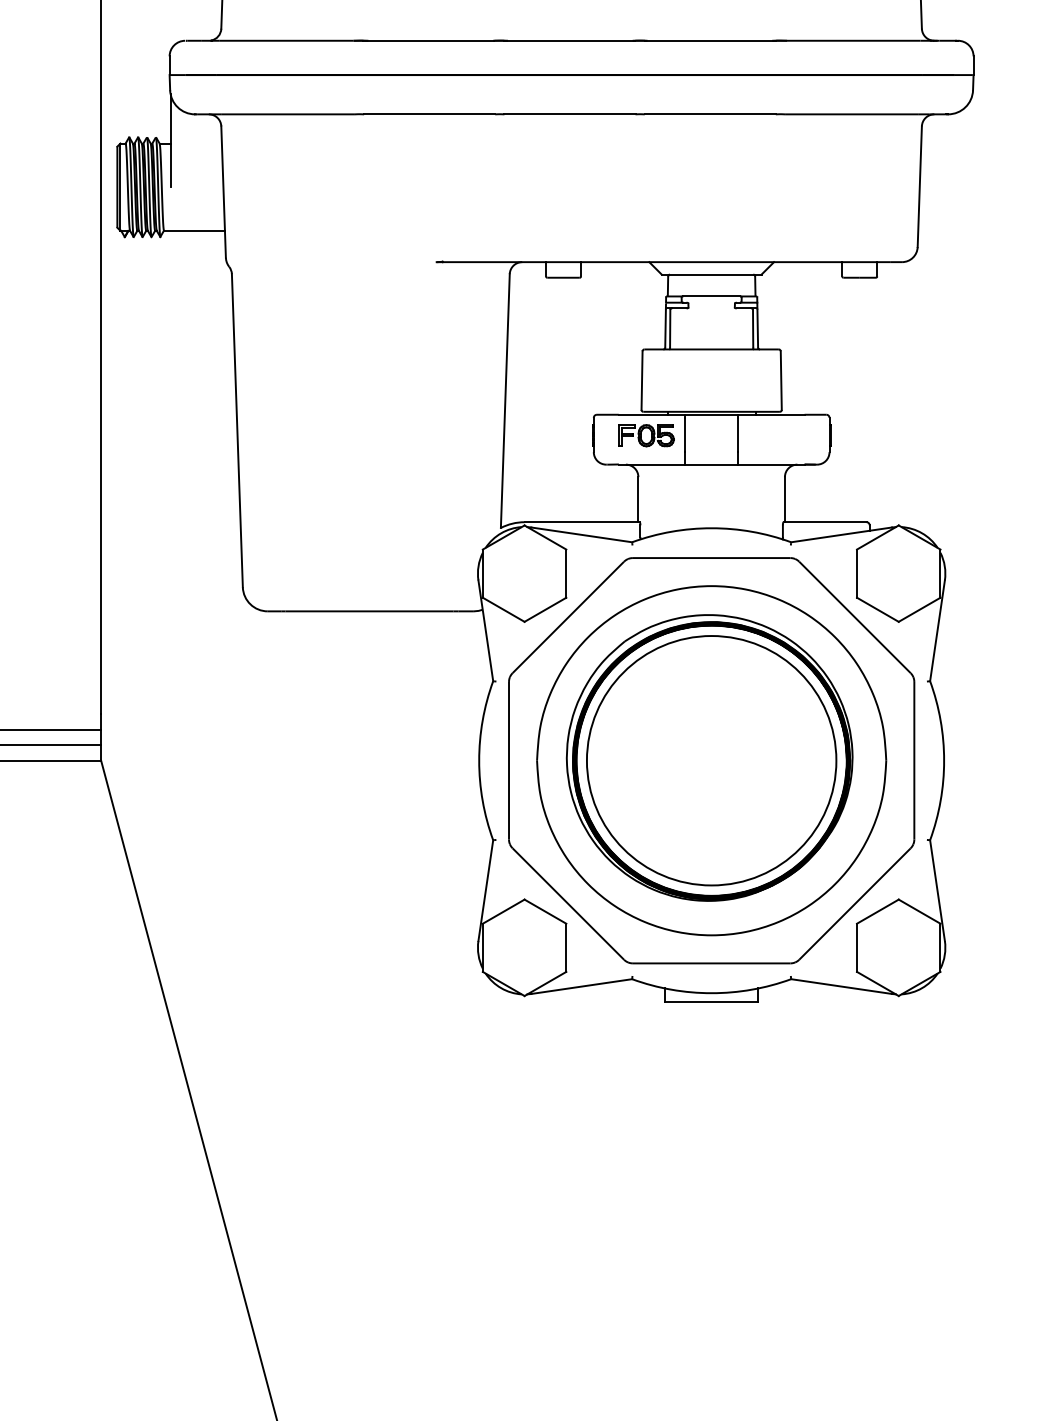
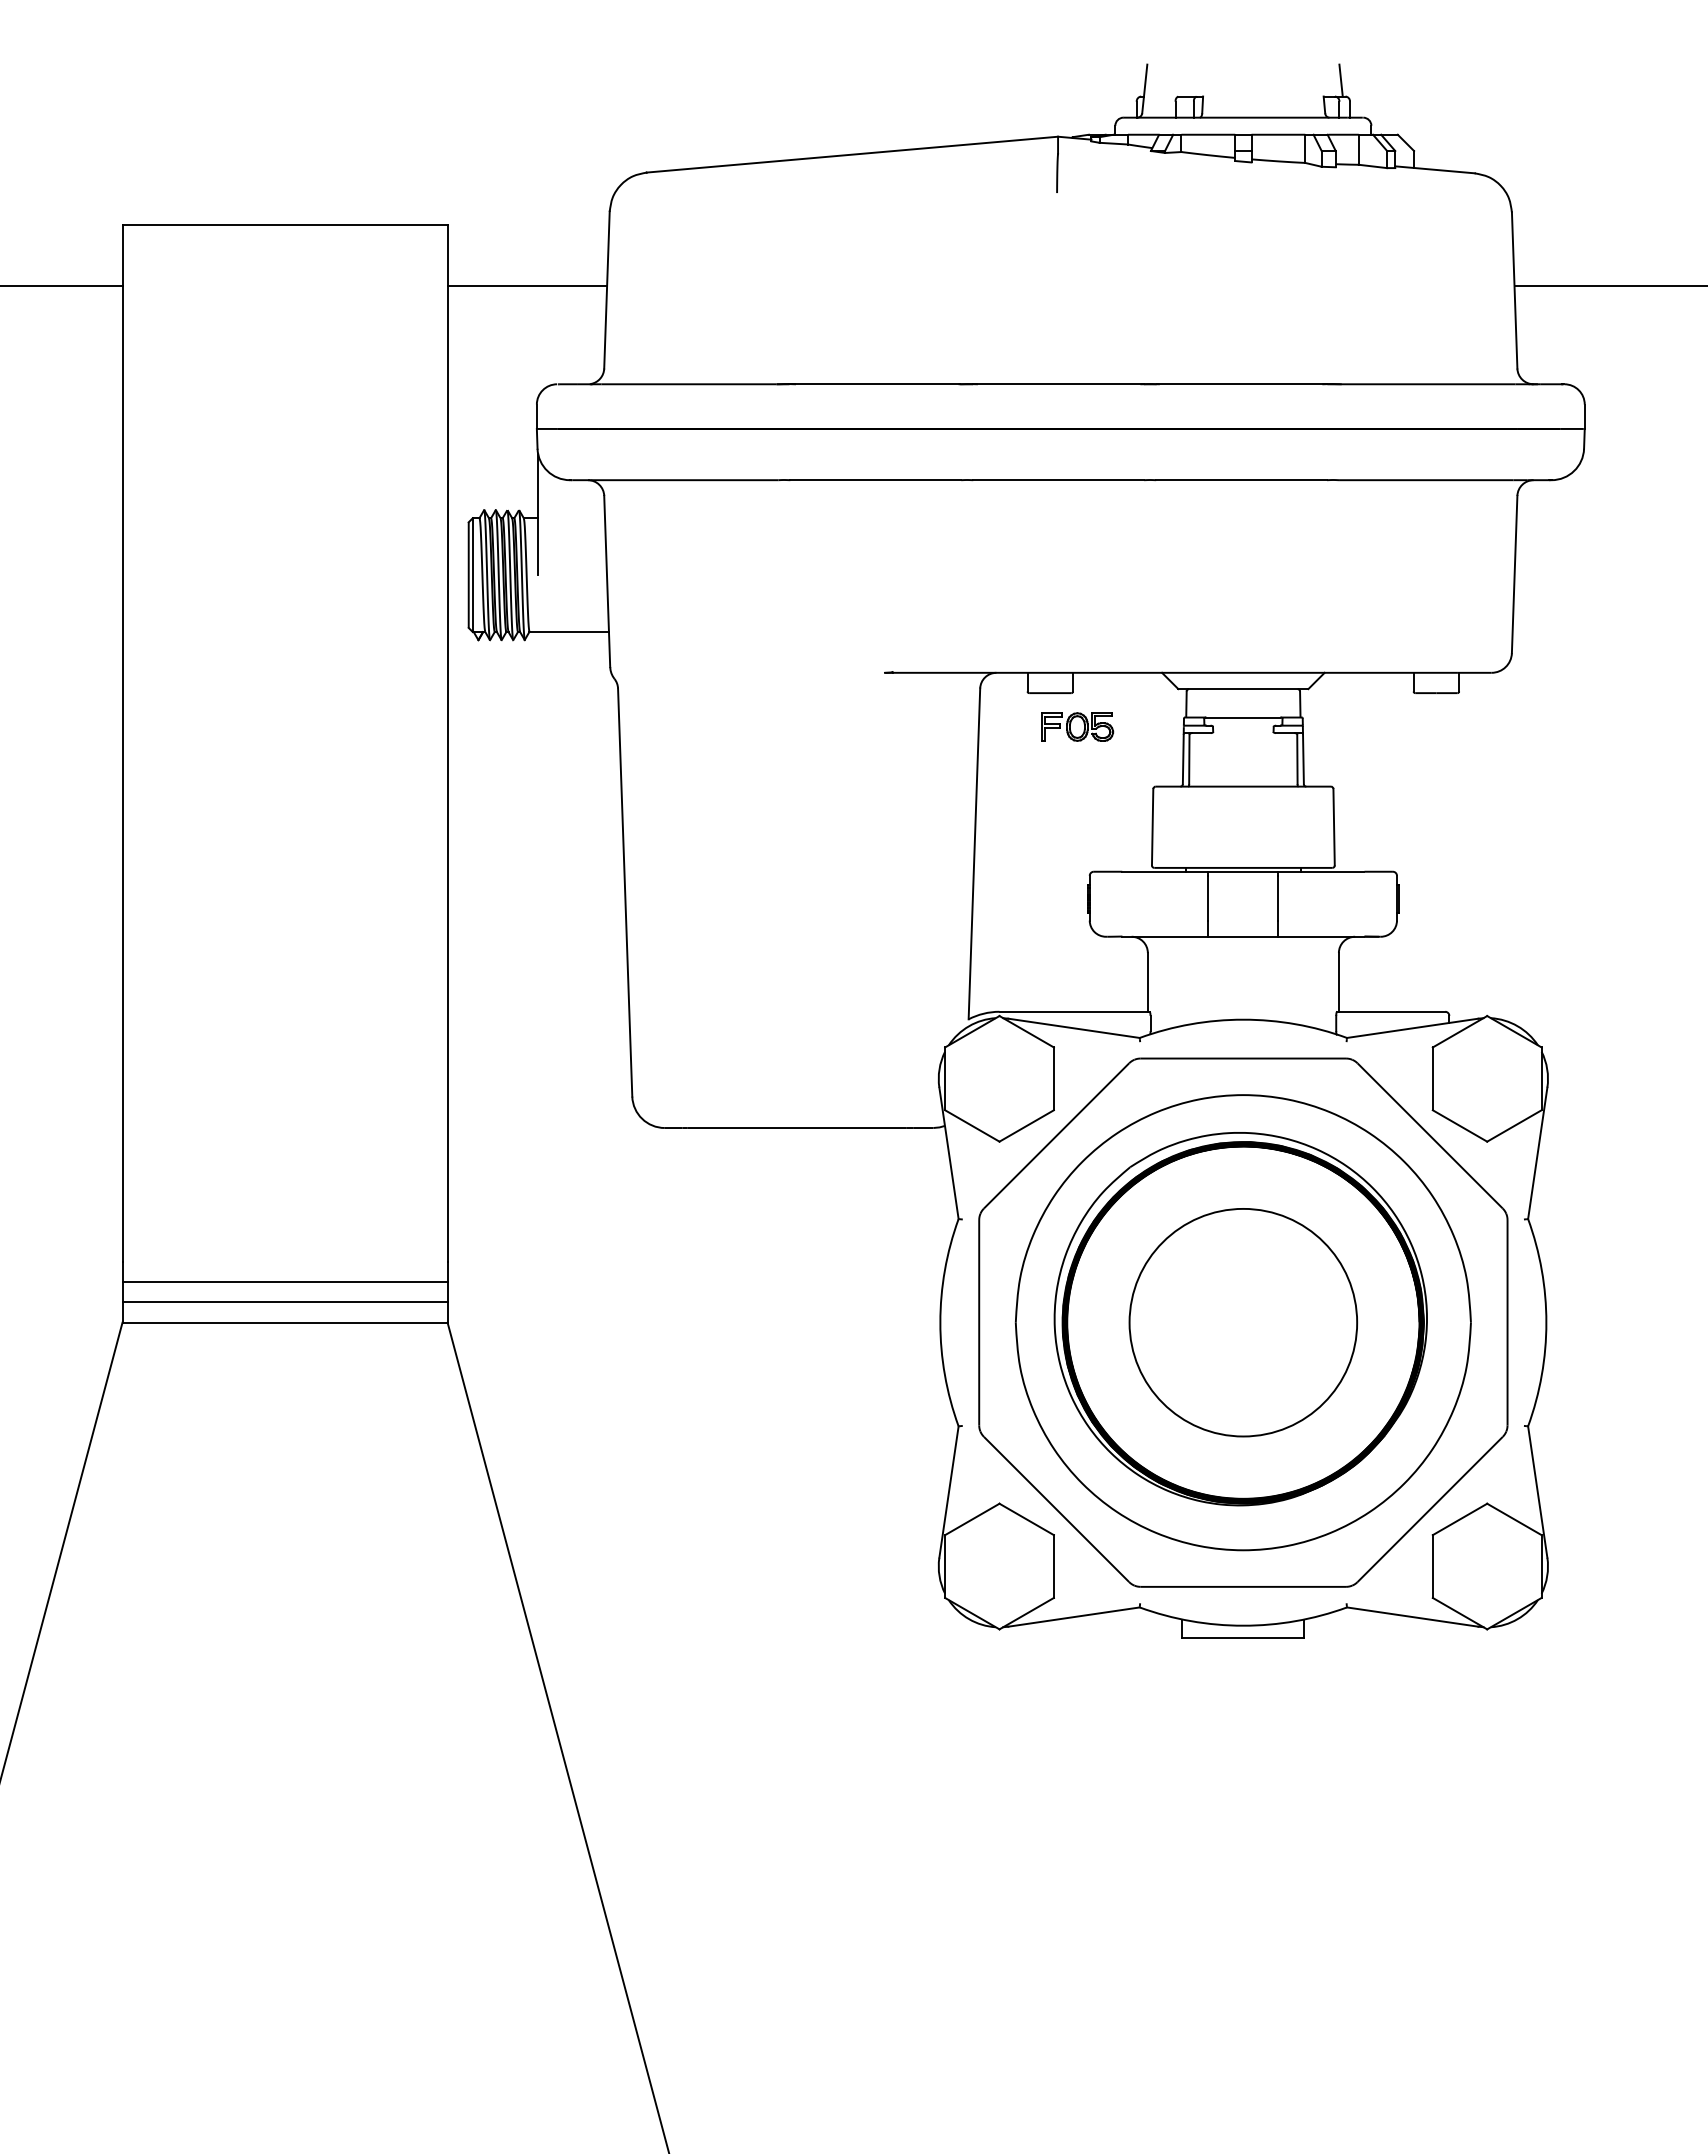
part: (646, 435) -> (1077, 726), moved
circle: (710, 760) -> (1242, 1322), size x0.7

